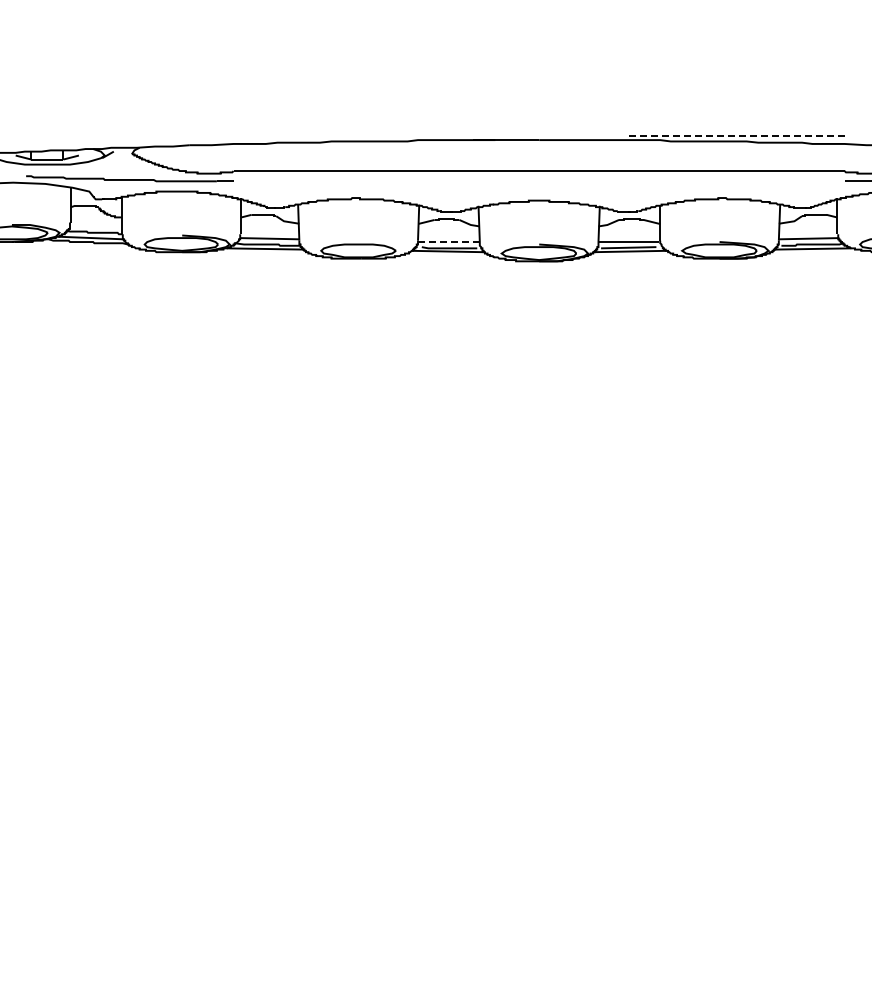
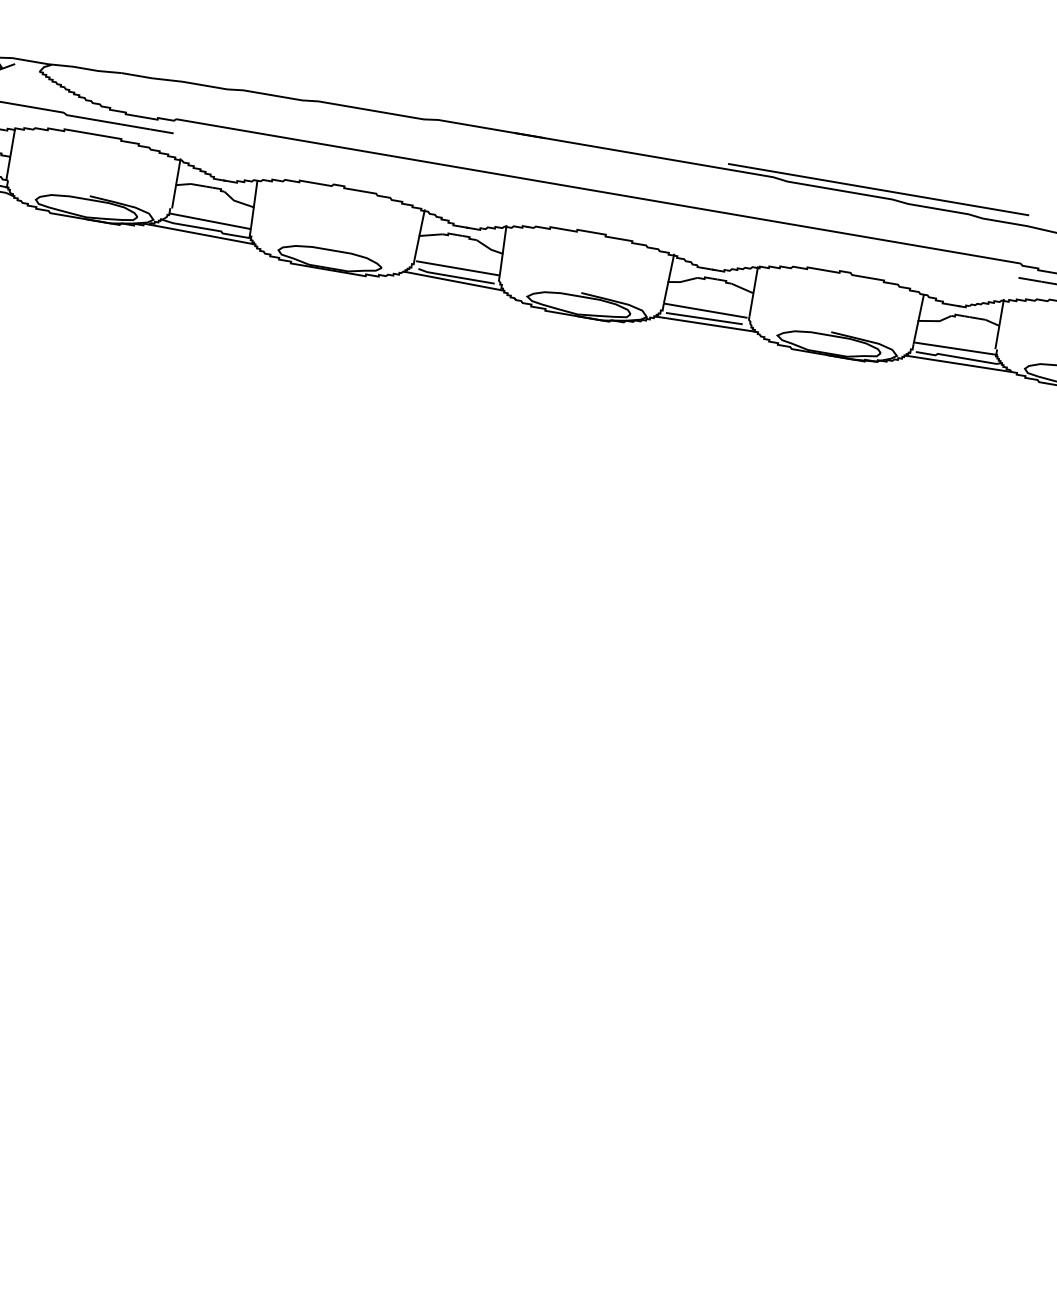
line: (735, 136) -> (878, 190), dashed -> solid
line: (449, 242) -> (457, 268), dashed -> solid

